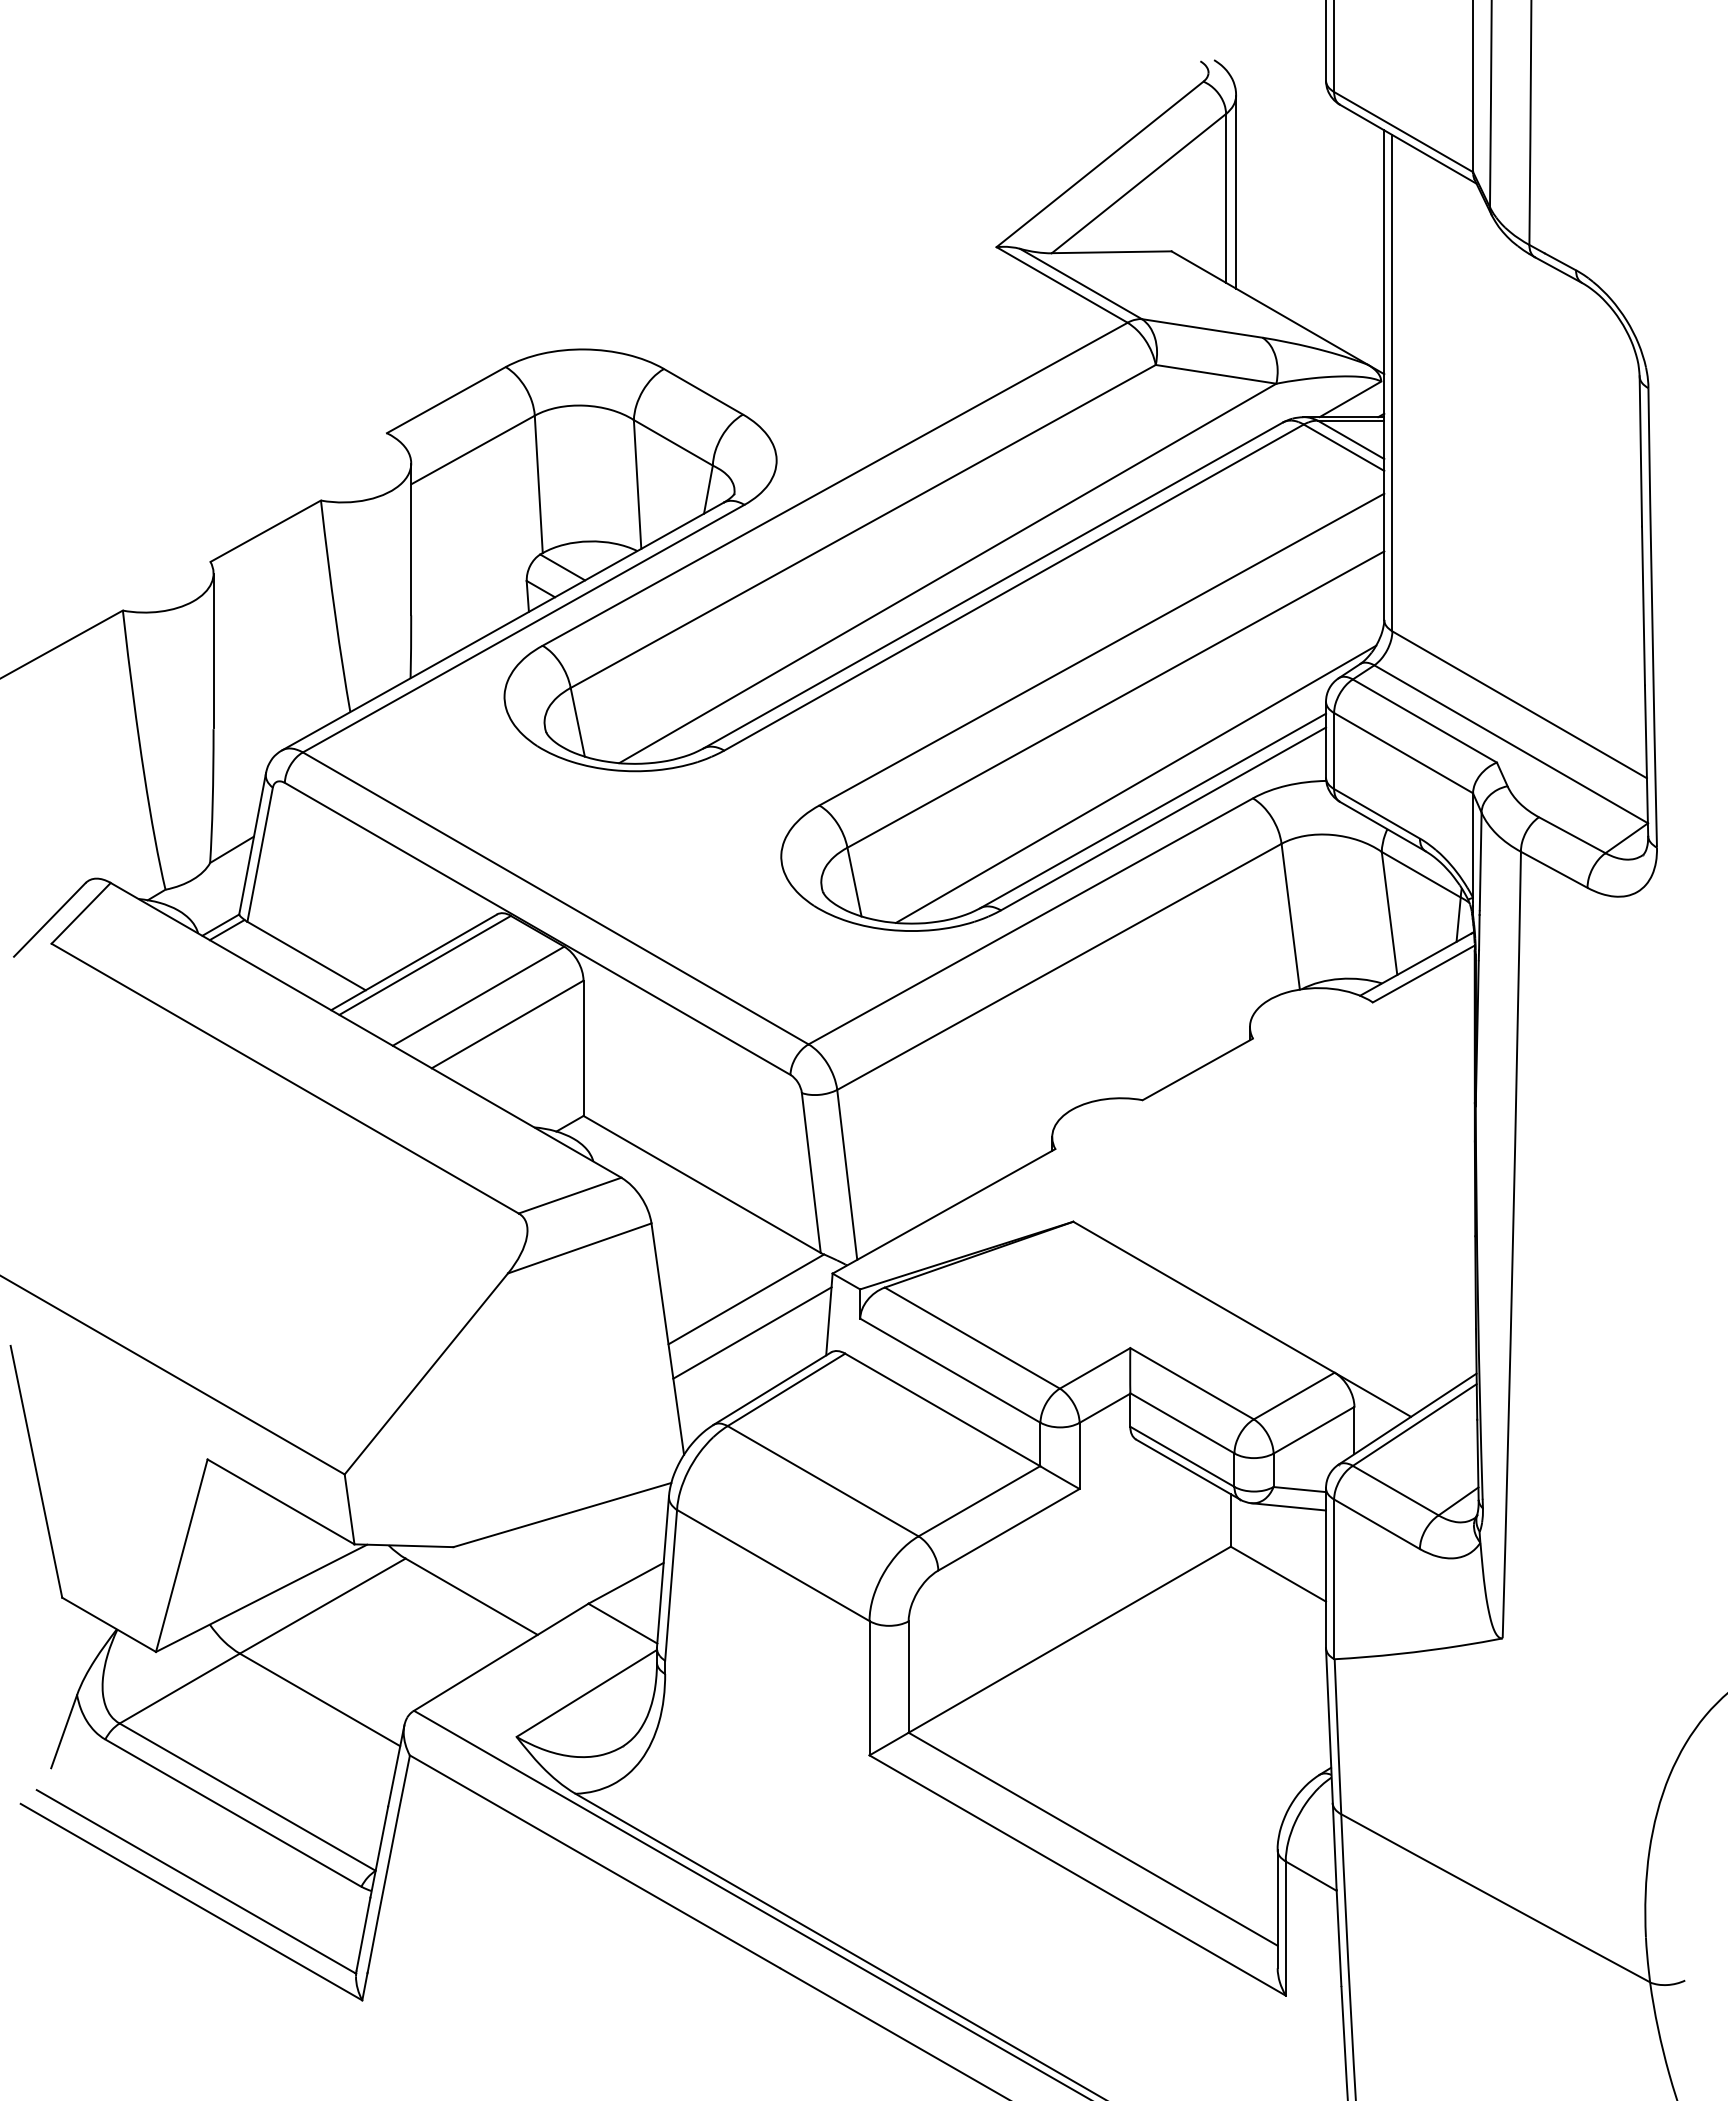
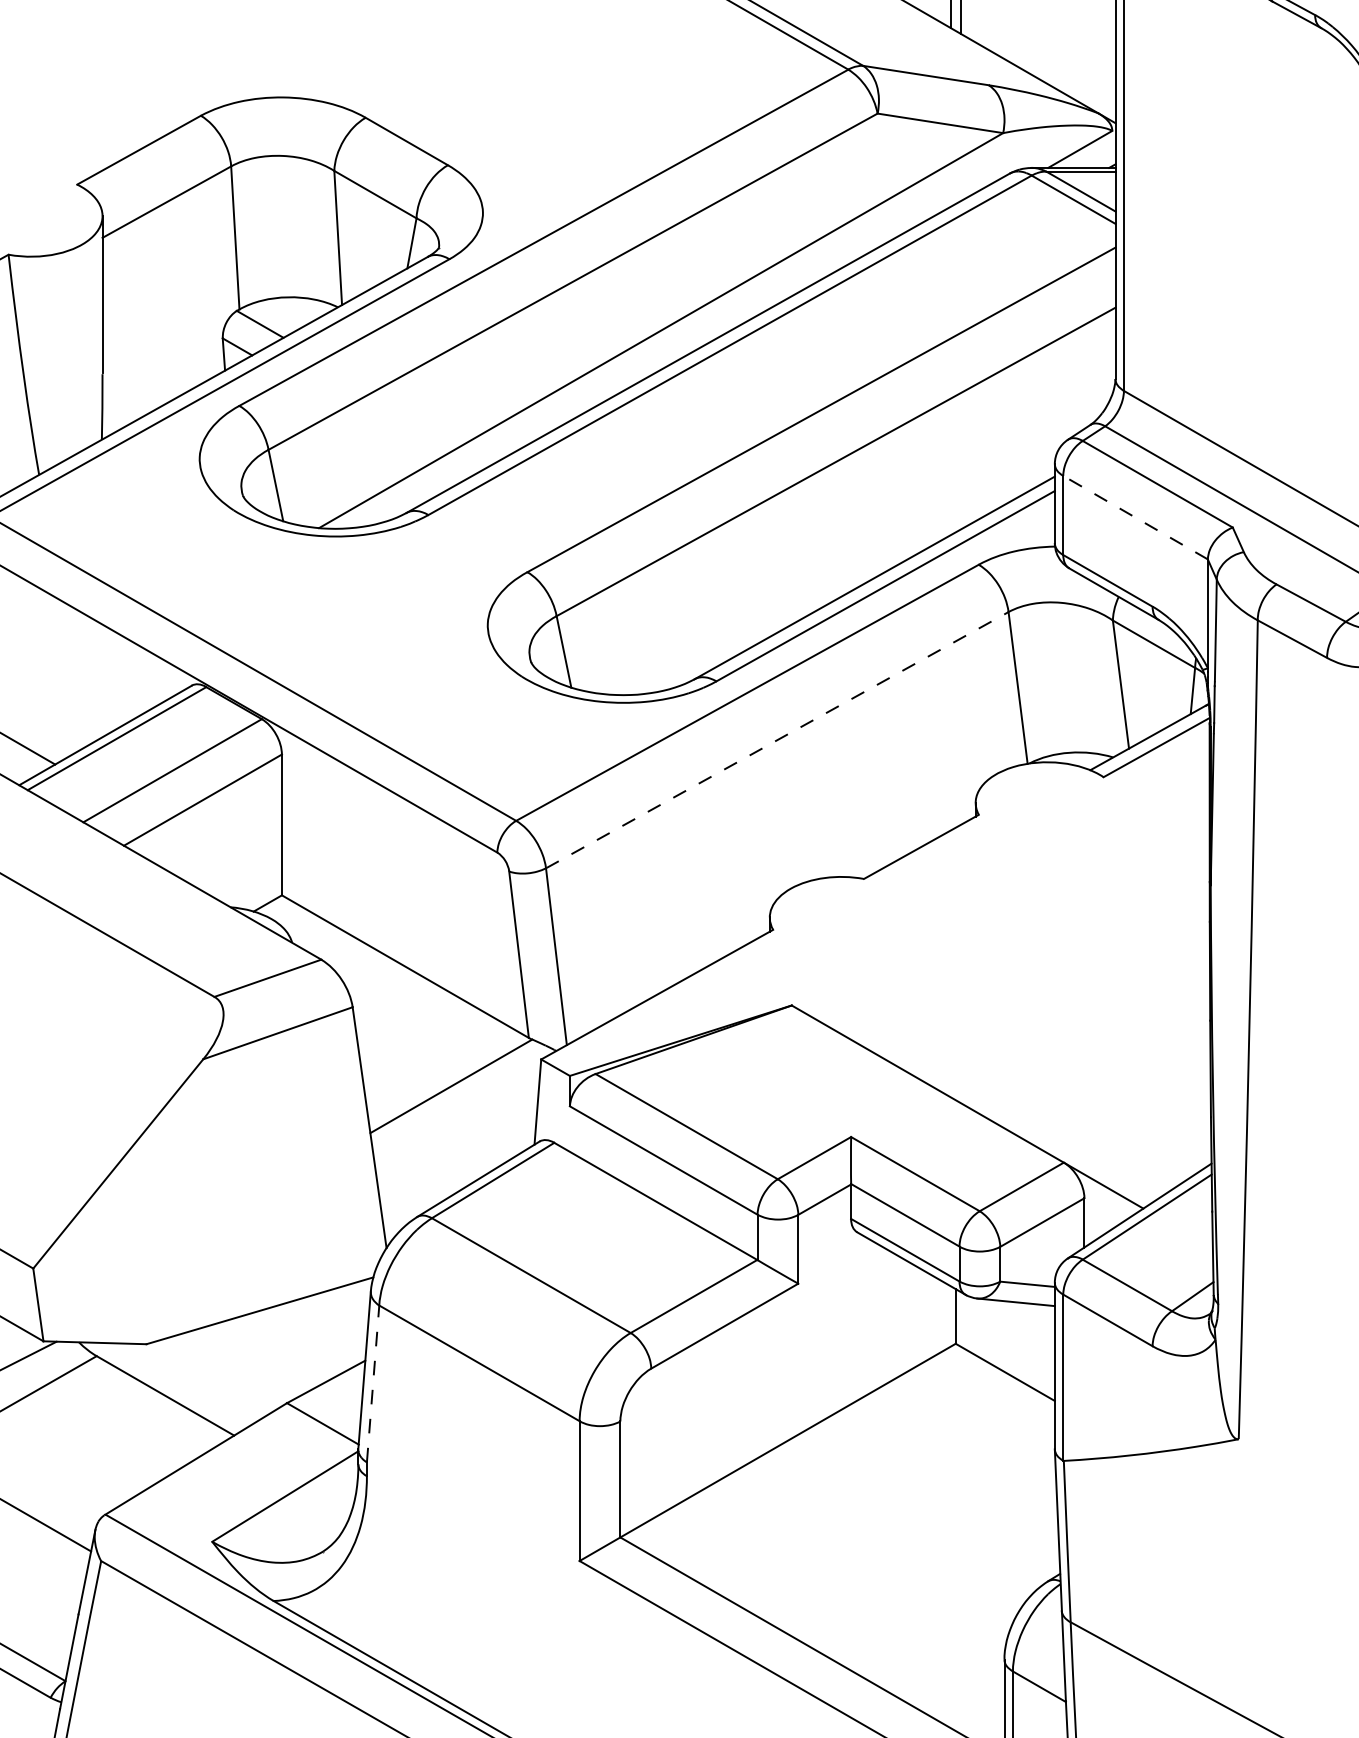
line: (1403, 752) -> (1135, 517), solid -> dashed
line: (1135, 783) -> (856, 549), removed
line: (1059, 966) -> (777, 739), solid -> dashed
line: (752, 1332) -> (457, 1120), removed
line: (671, 1585) -> (373, 1384), solid -> dashed

